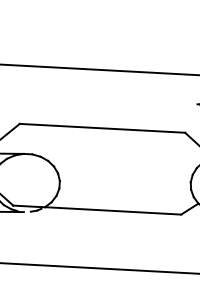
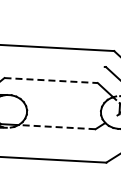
line: (103, 128) -> (51, 80), solid -> dashed
line: (111, 211) -> (56, 127), solid -> dashed

